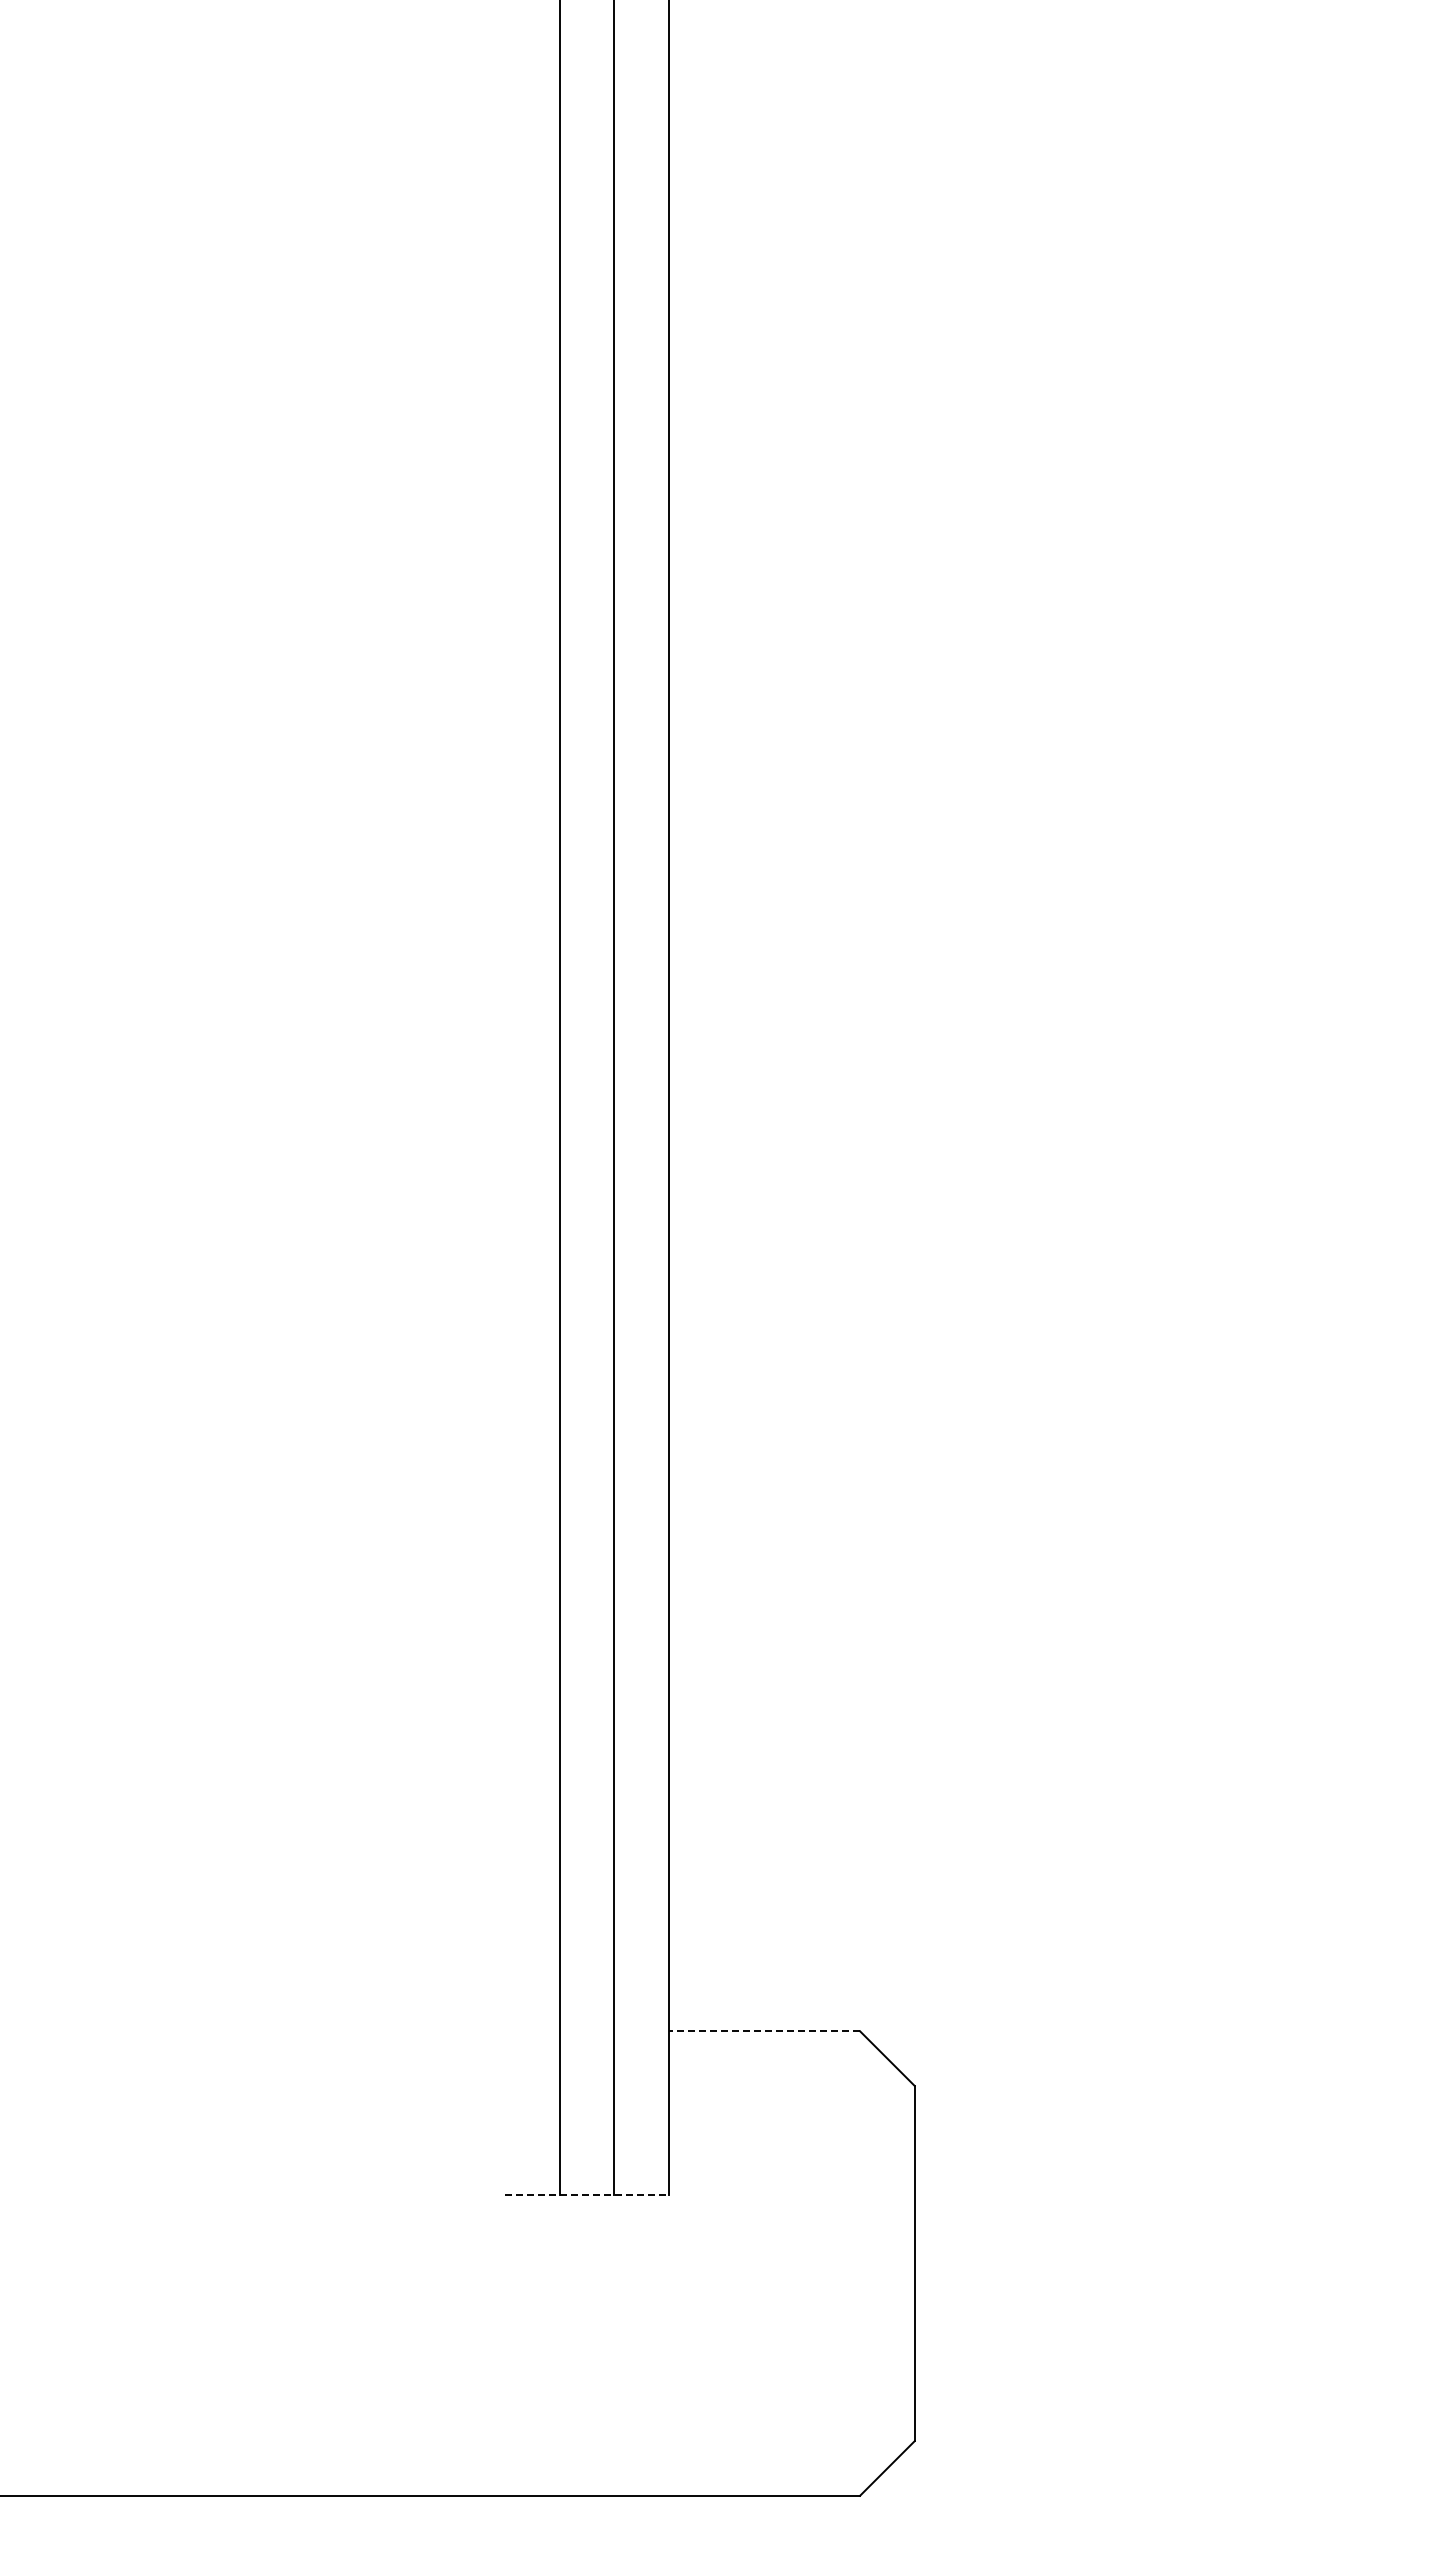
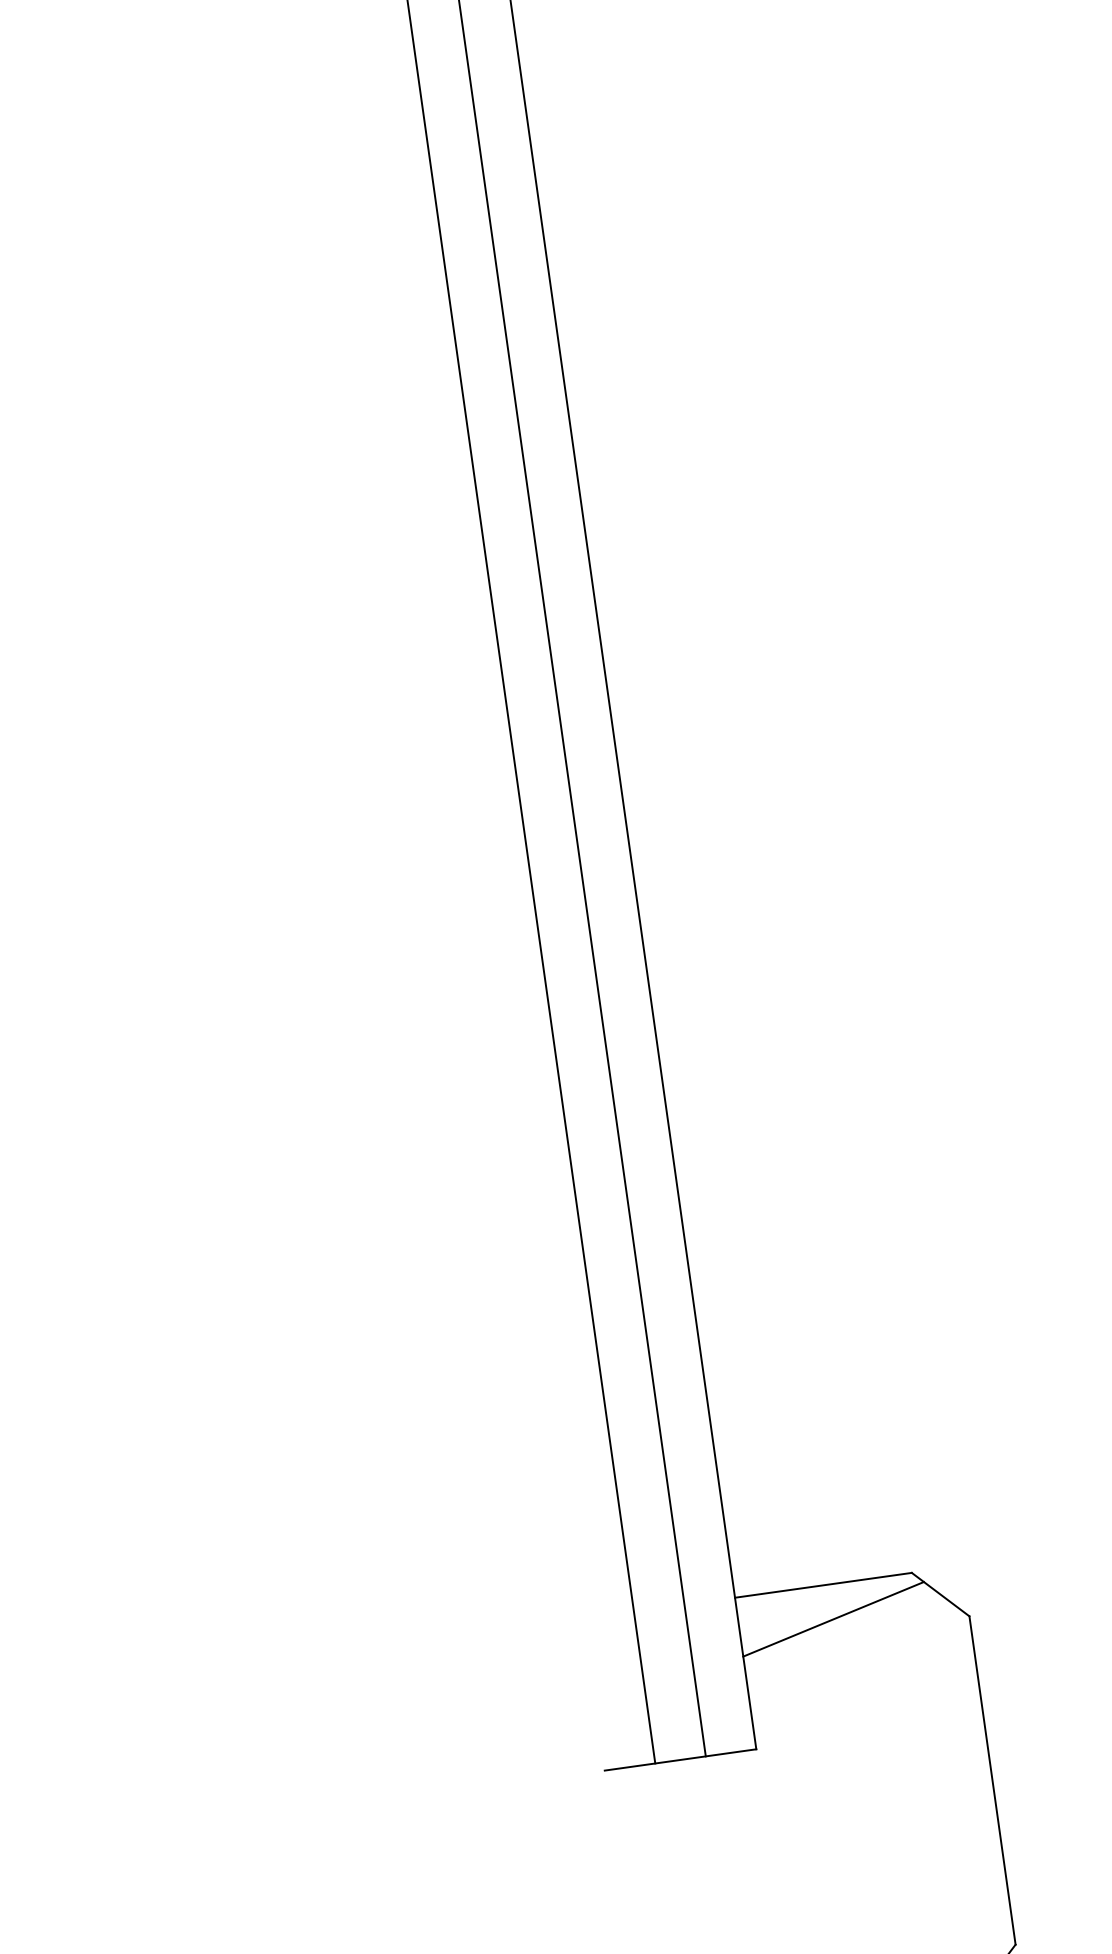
line: (764, 2031) -> (823, 1585), dashed -> solid
line: (769, 2068) -> (832, 1619), added
line: (586, 2195) -> (680, 1760), dashed -> solid

